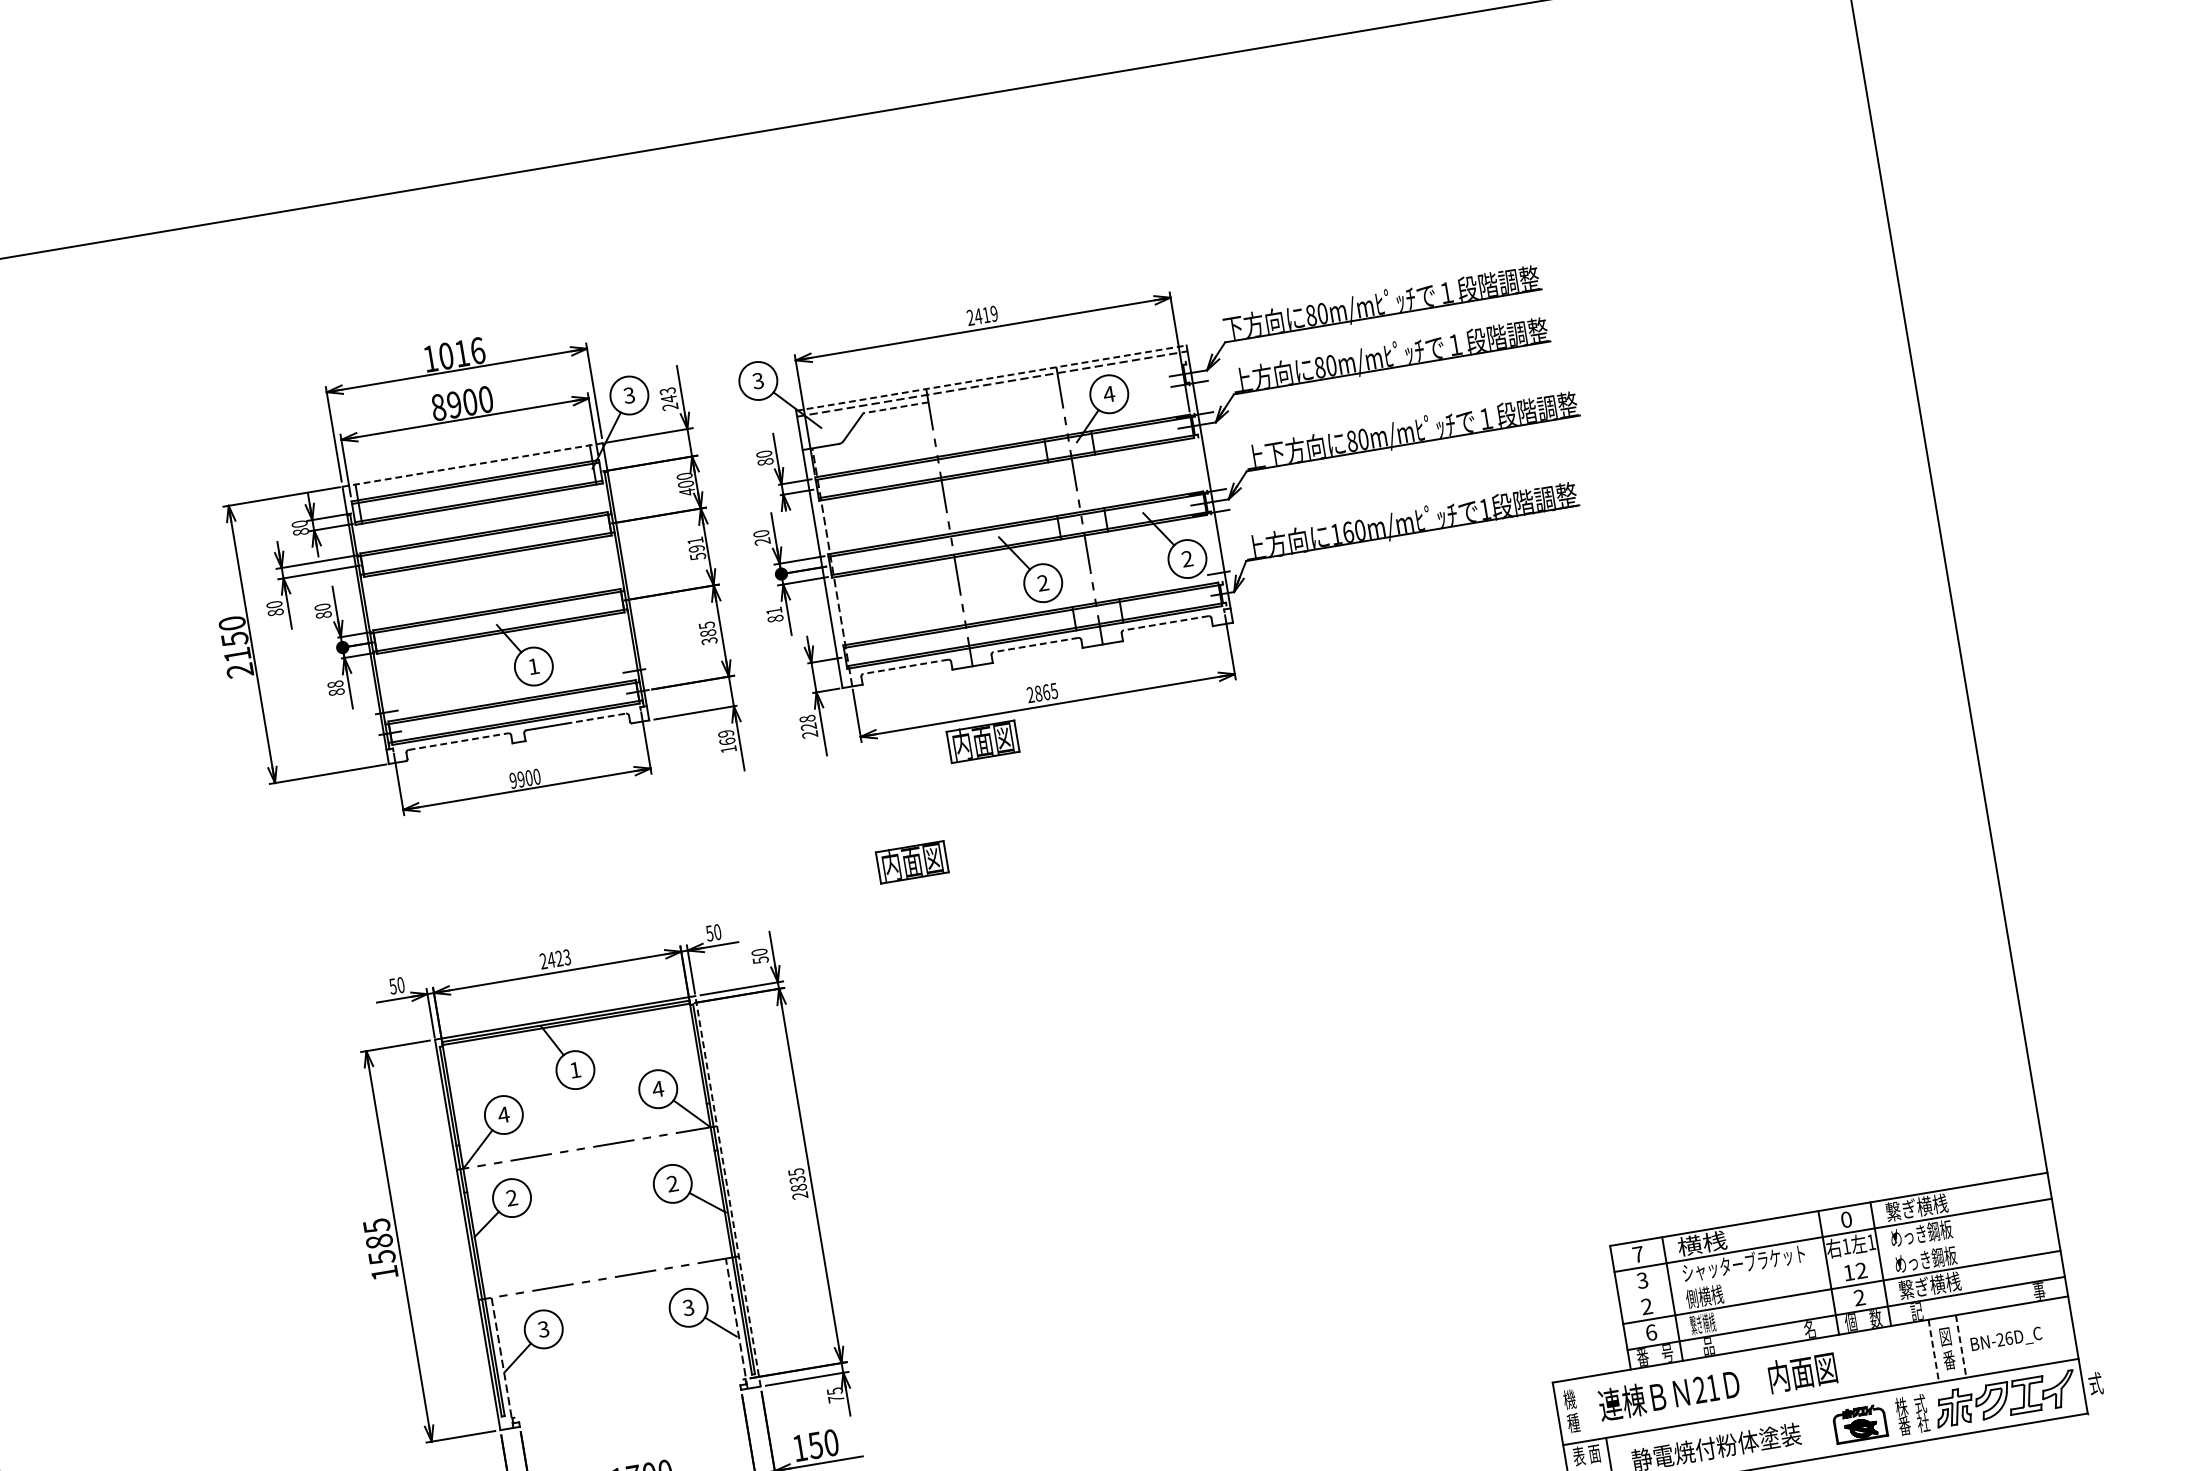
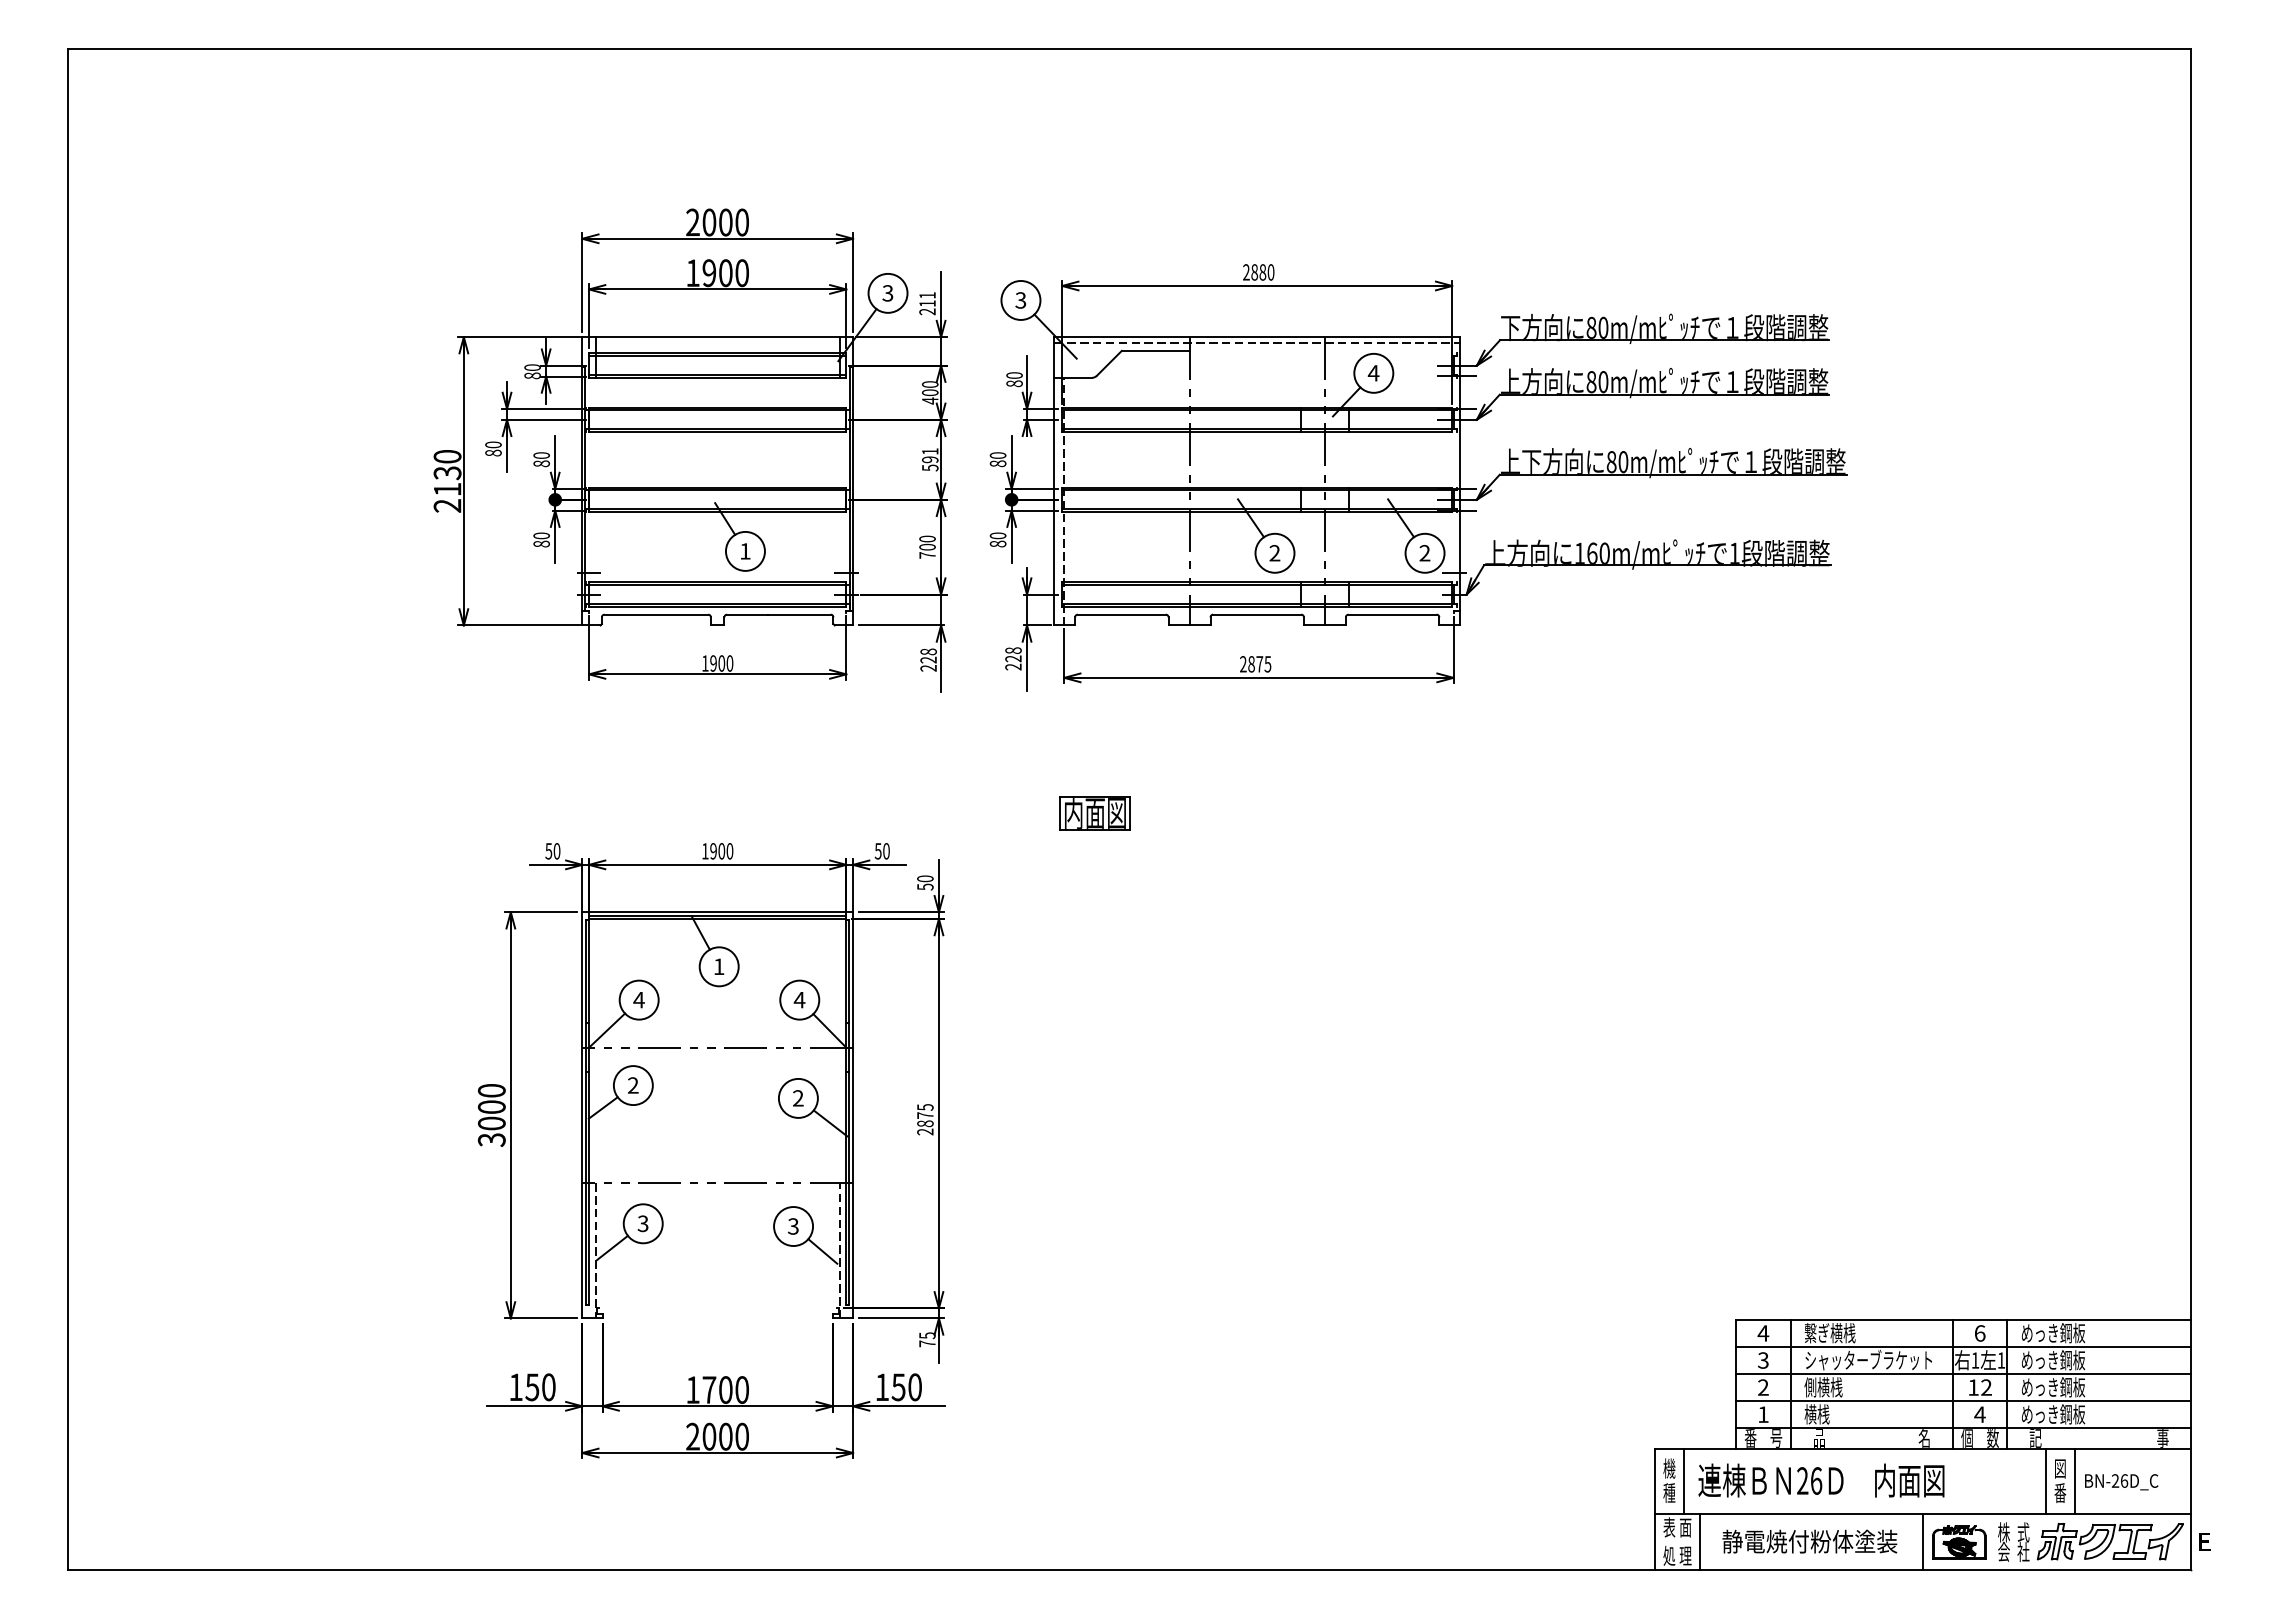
text: (986, 315) -> (1262, 272), 2419 -> 2880
text: (454, 354) -> (717, 222), 1016 -> 2000
line: (991, 378) -> (1257, 337), dashed -> solid
text: (668, 395) -> (927, 299), 243 -> 211
text: (438, 407) -> (692, 273), 8900 -> 1900
line: (895, 407) -> (1155, 350), dashed -> solid
line: (473, 465) -> (718, 337), dashed -> solid
text: (762, 541) -> (997, 463), 20 -> 80
text: (773, 610) -> (997, 535), 81 -> 80
line: (1166, 623) -> (1392, 614), dashed -> solid
text: (708, 632) -> (927, 546), 385 -> 700
text: (234, 638) -> (447, 472), 2150 -> 2130
line: (1035, 644) -> (1256, 614), dashed -> solid
line: (905, 666) -> (1121, 614), dashed -> solid
text: (335, 684) -> (541, 535), 88 -> 80
text: (1046, 692) -> (1259, 664), 2865 -> 2875
line: (595, 718) -> (799, 614), dashed -> solid
line: (458, 741) -> (656, 614), dashed -> solid
text: (727, 741) -> (928, 659), 169 -> 228
part: (982, 741) -> (1186, 703), removed
text: (513, 780) -> (705, 663), 9900 -> 1900
text: (555, 959) -> (717, 851), 2423 -> 1900
text: (797, 1179) -> (925, 1115), 2835 -> 2875
line: (728, 1190) -> (853, 1114), dashed -> solid
text: (1917, 1207) -> (2053, 1333), 繋ぎ横桟 -> めっき鋼板
text: (1846, 1219) -> (1979, 1333), 0 -> 6
text: (1701, 1244) -> (1829, 1333), 横桟 -> 繋ぎ横桟
text: (380, 1249) -> (491, 1115), 1585 -> 3000
text: (1638, 1254) -> (1763, 1333), 7 -> 4
line: (1837, 1261) -> (1963, 1374), added
text: (1930, 1285) -> (2053, 1414), 繋ぎ横桟 -> めっき鋼板
text: (1859, 1297) -> (1979, 1414), 2 -> 4
text: (1702, 1323) -> (1816, 1414), 繋ぎ横桟 -> 横桟
text: (1651, 1332) -> (1763, 1414), 6 -> 1
line: (1961, 1346) -> (2074, 1481), dashed -> solid
line: (1934, 1351) -> (2046, 1481), dashed -> solid
text: (2095, 1383) -> (2204, 1541), 式 -> E
text: (1712, 1387) -> (1816, 1480), 21 -> 26
line: (1585, 1408) -> (1683, 1480), added
text: (1904, 1425) -> (2003, 1551), 番 -> 会
line: (1825, 1428) -> (1923, 1541), added

